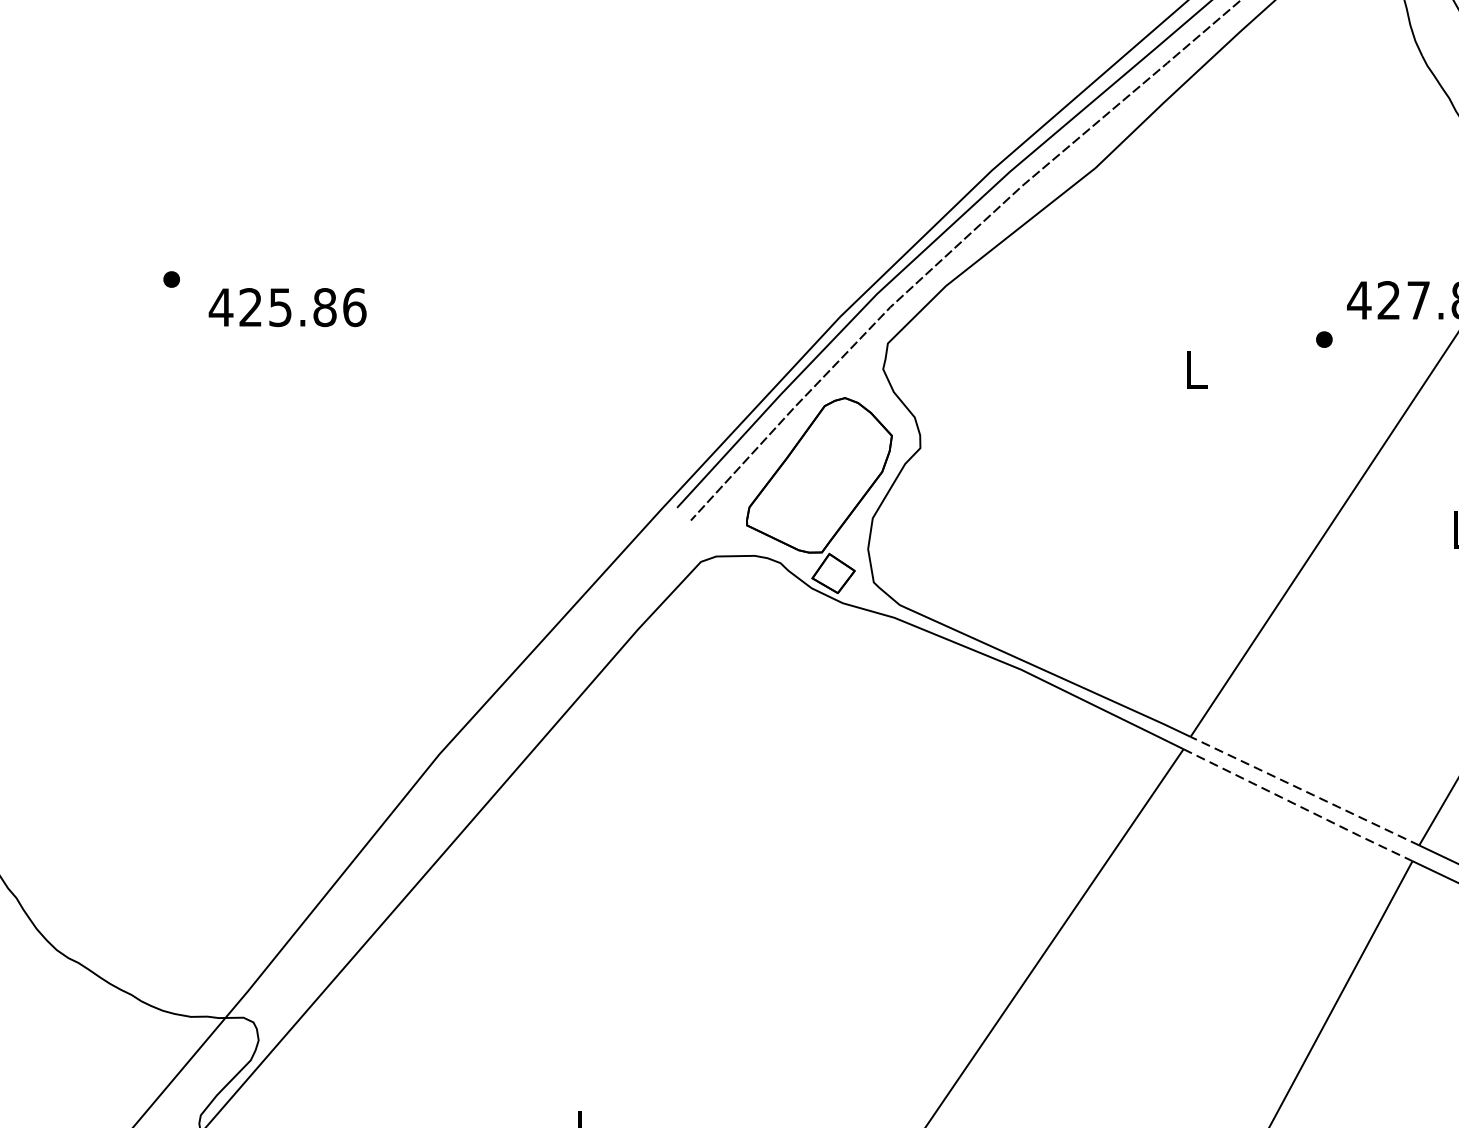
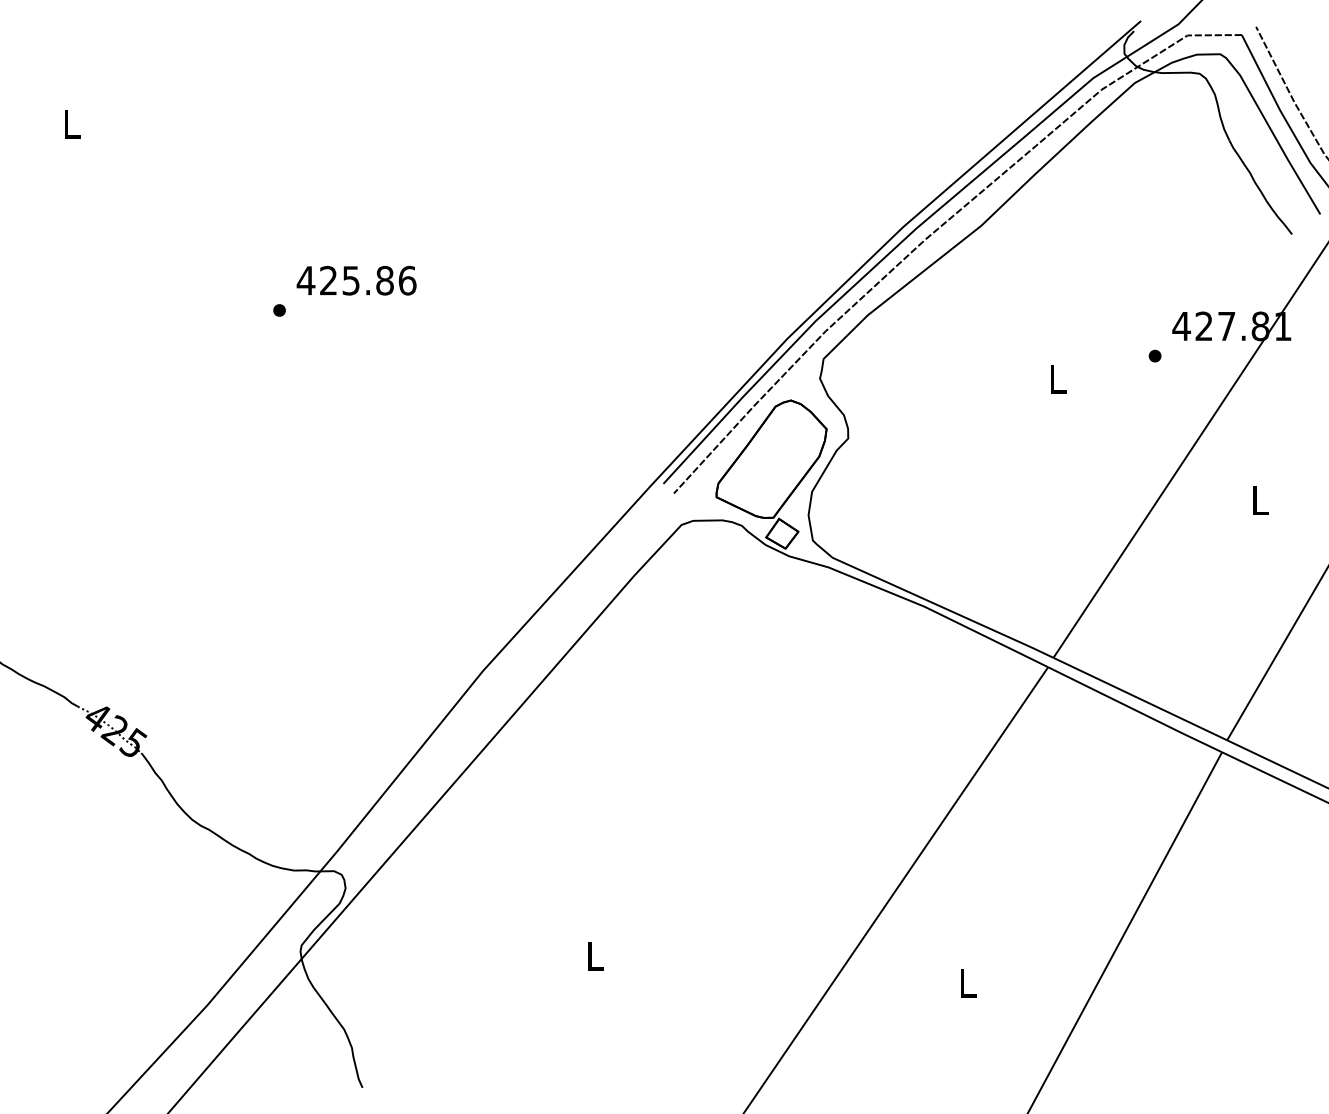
text: (287, 307) -> (356, 280), moved
line: (1303, 790) -> (1139, 698), dashed -> solid
line: (1298, 806) -> (1135, 710), dashed -> solid

